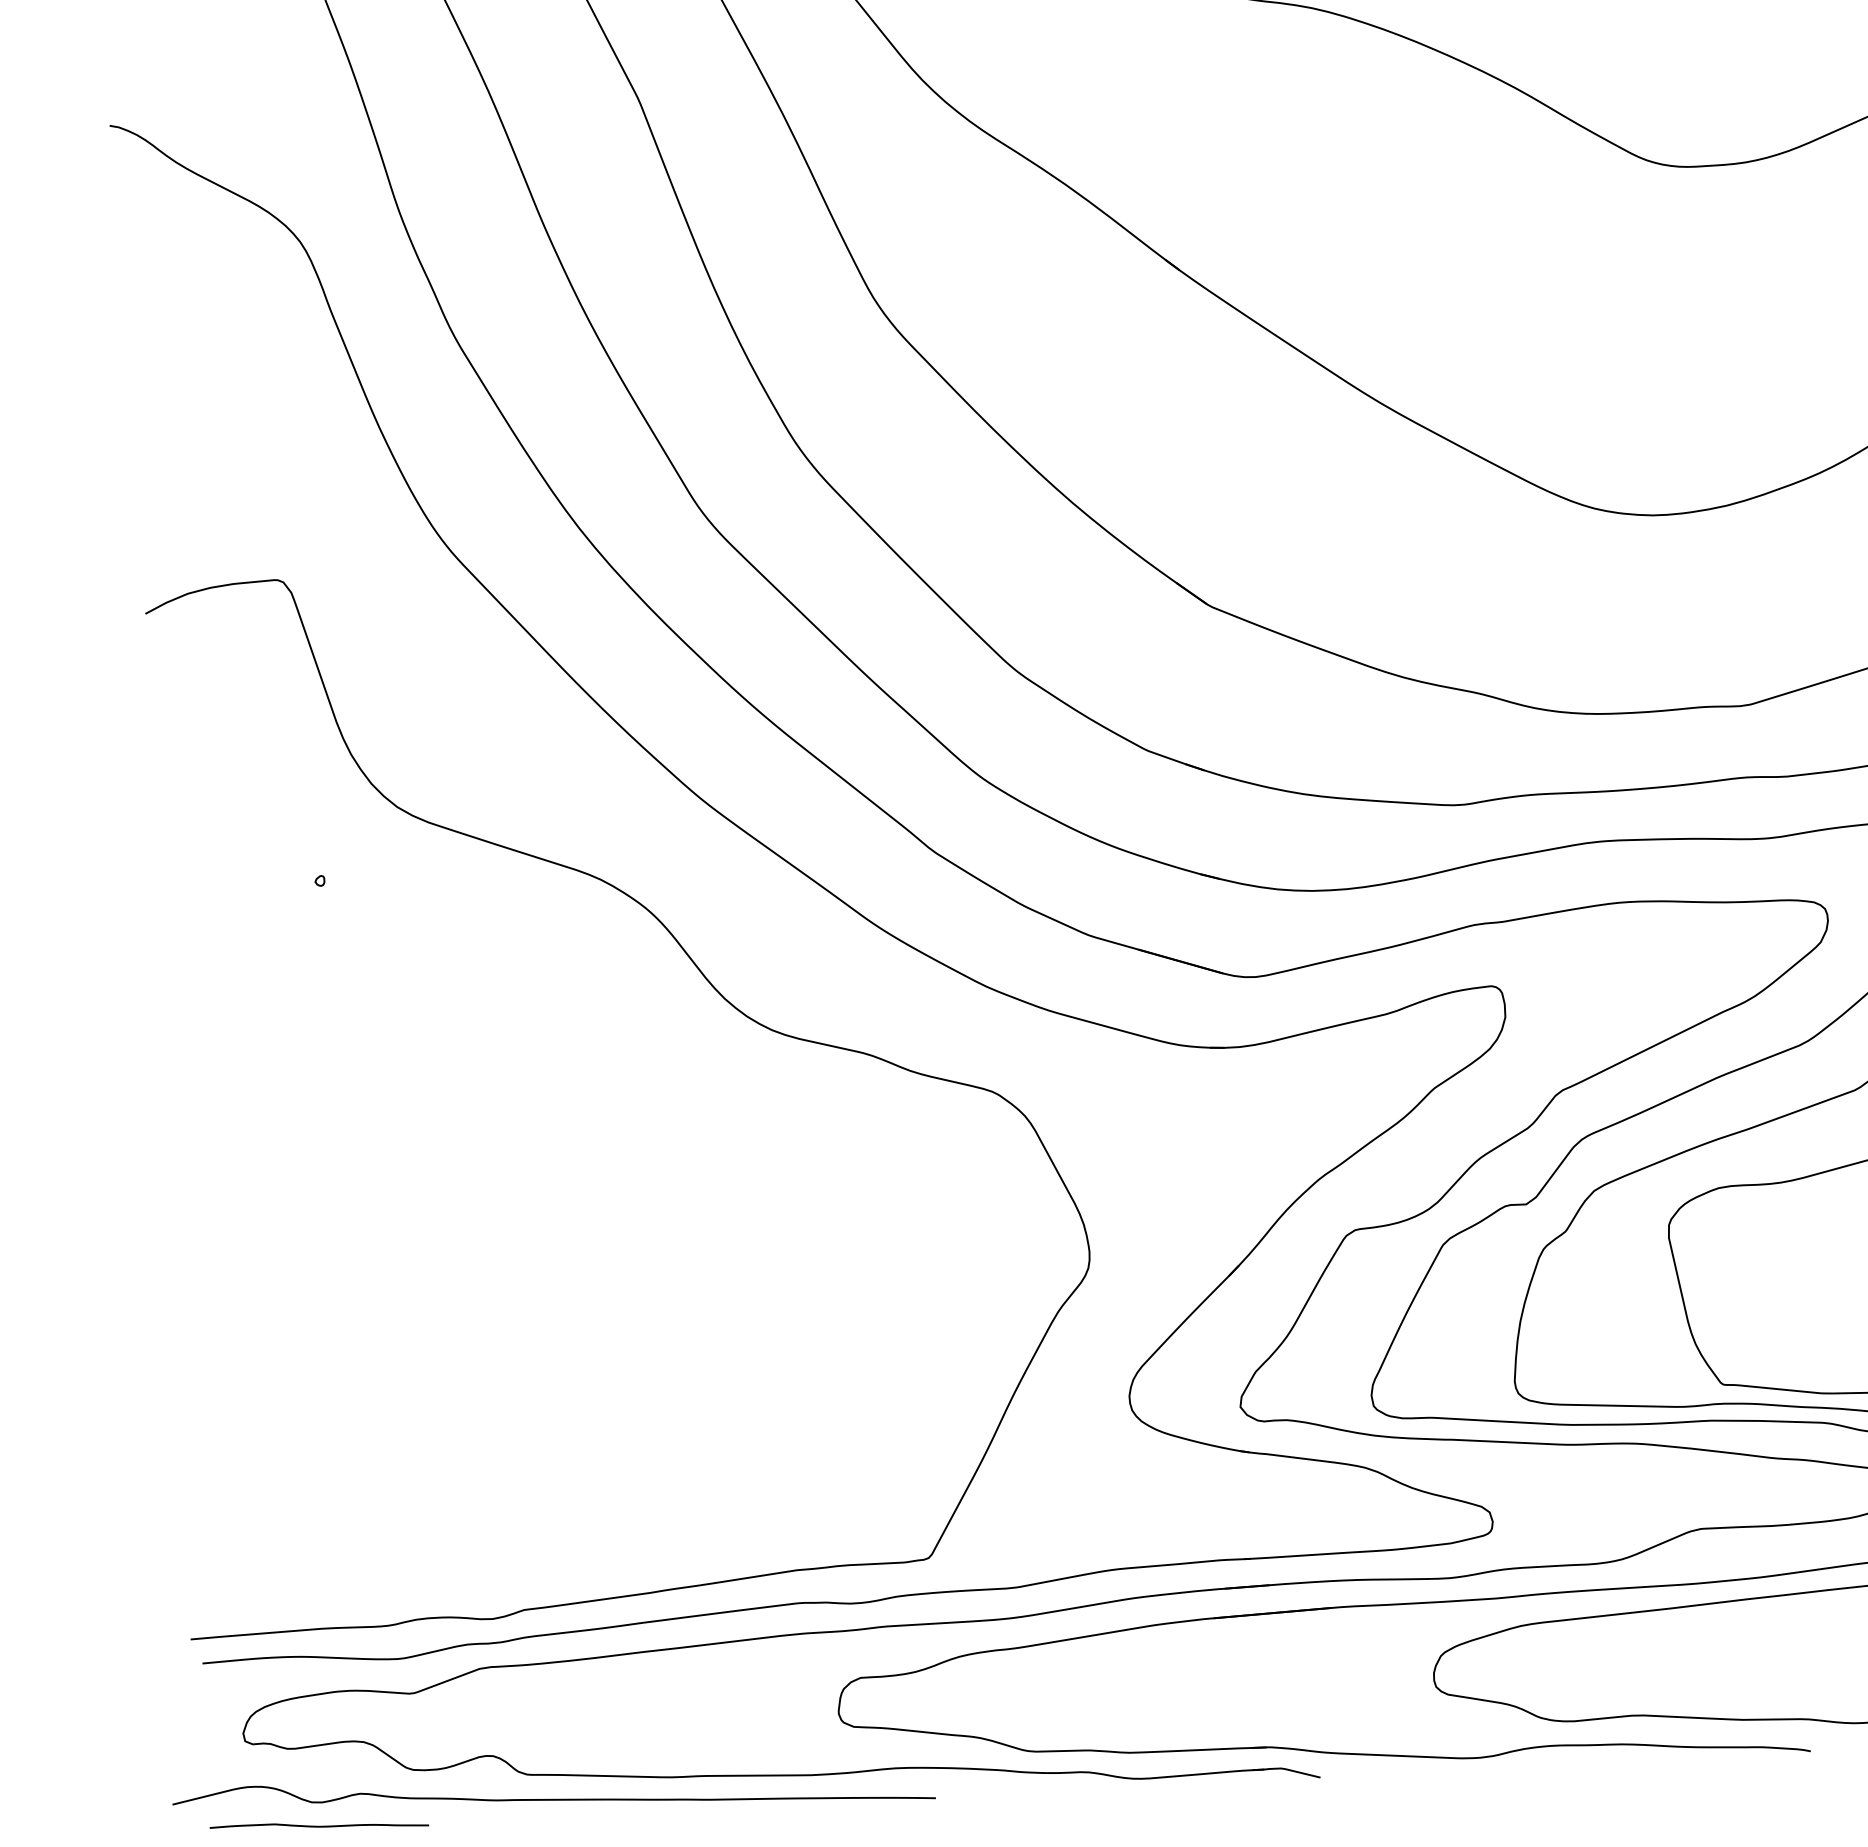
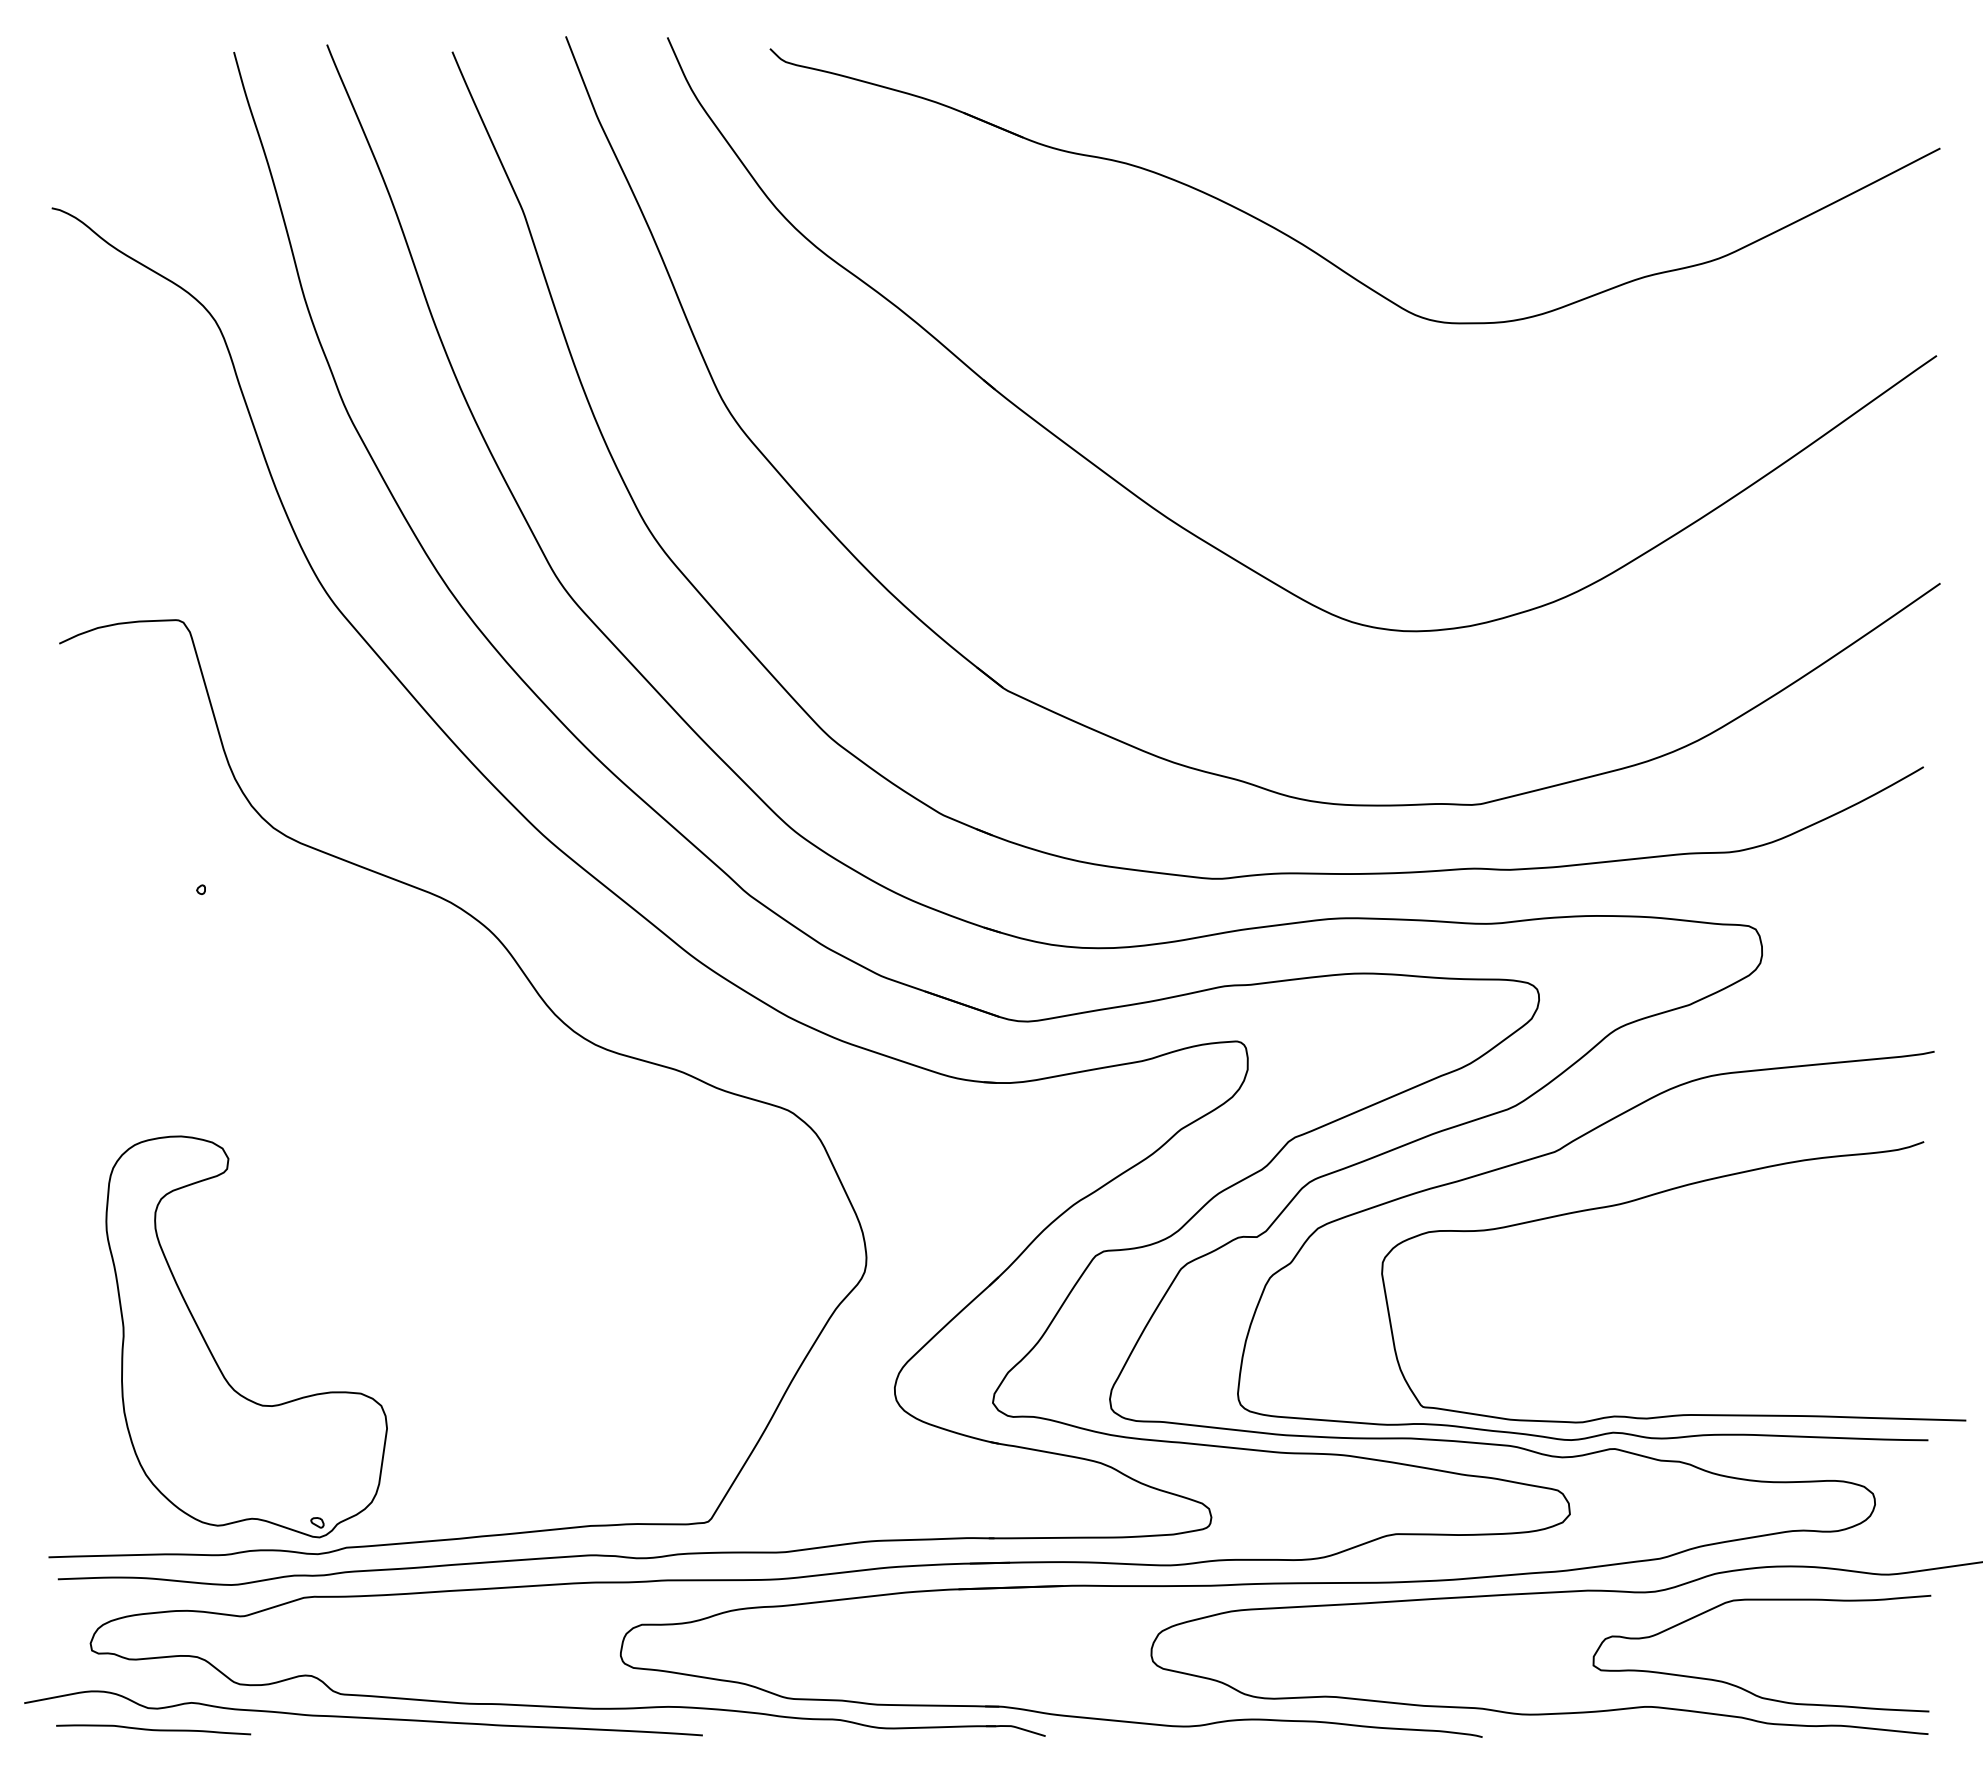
part: (361, 1400) -> (212, 1353), added

